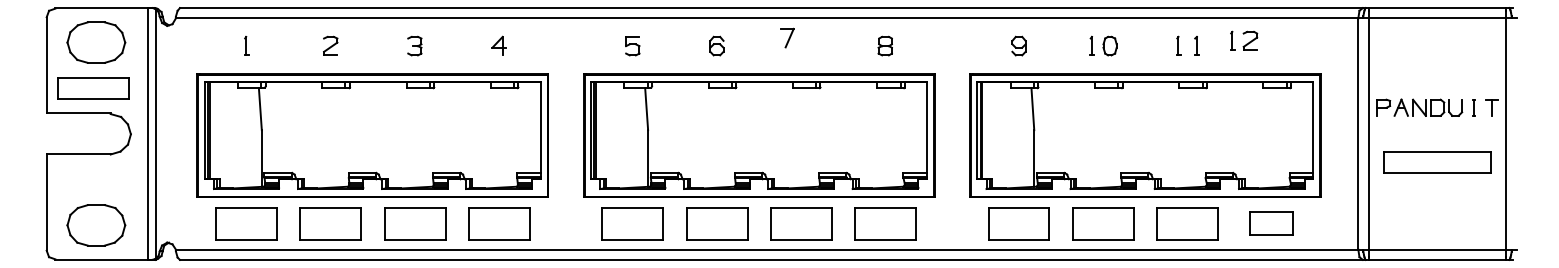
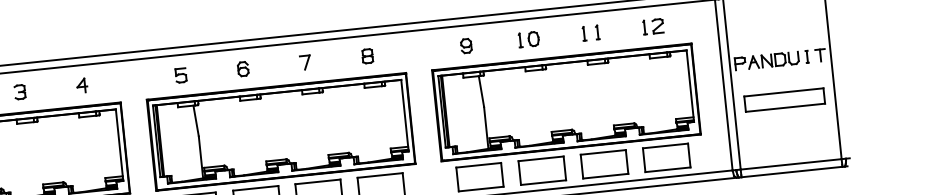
part: (787, 37) -> (305, 62), moved
part: (1244, 40) -> (653, 26), moved
part: (1271, 223) -> (666, 157), size x1.43

